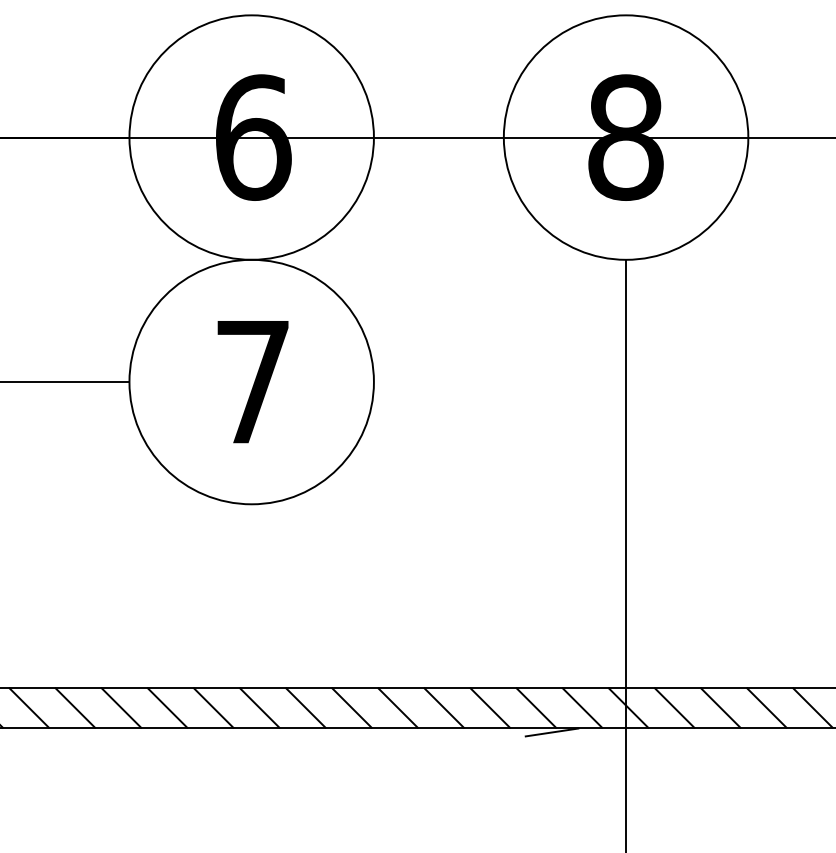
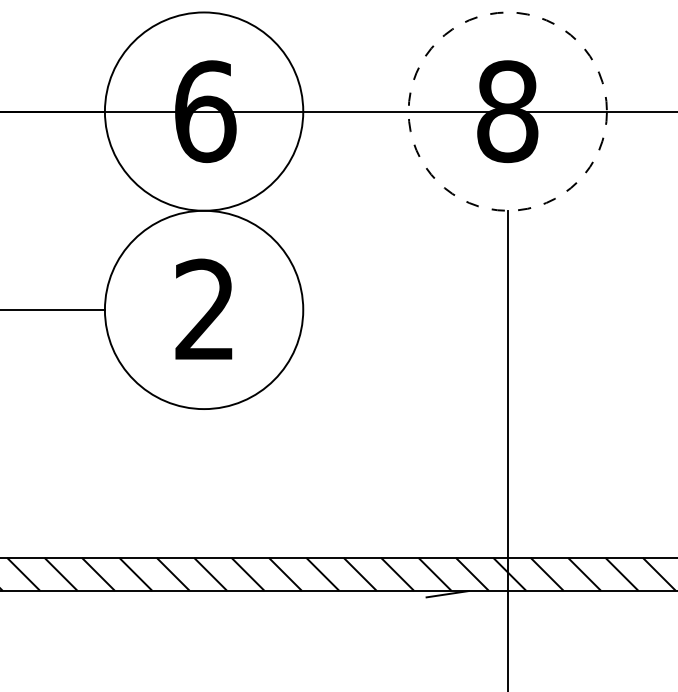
circle: (625, 137) -> (507, 111), solid -> dashed
text: (252, 380) -> (204, 308), 7 -> 2

